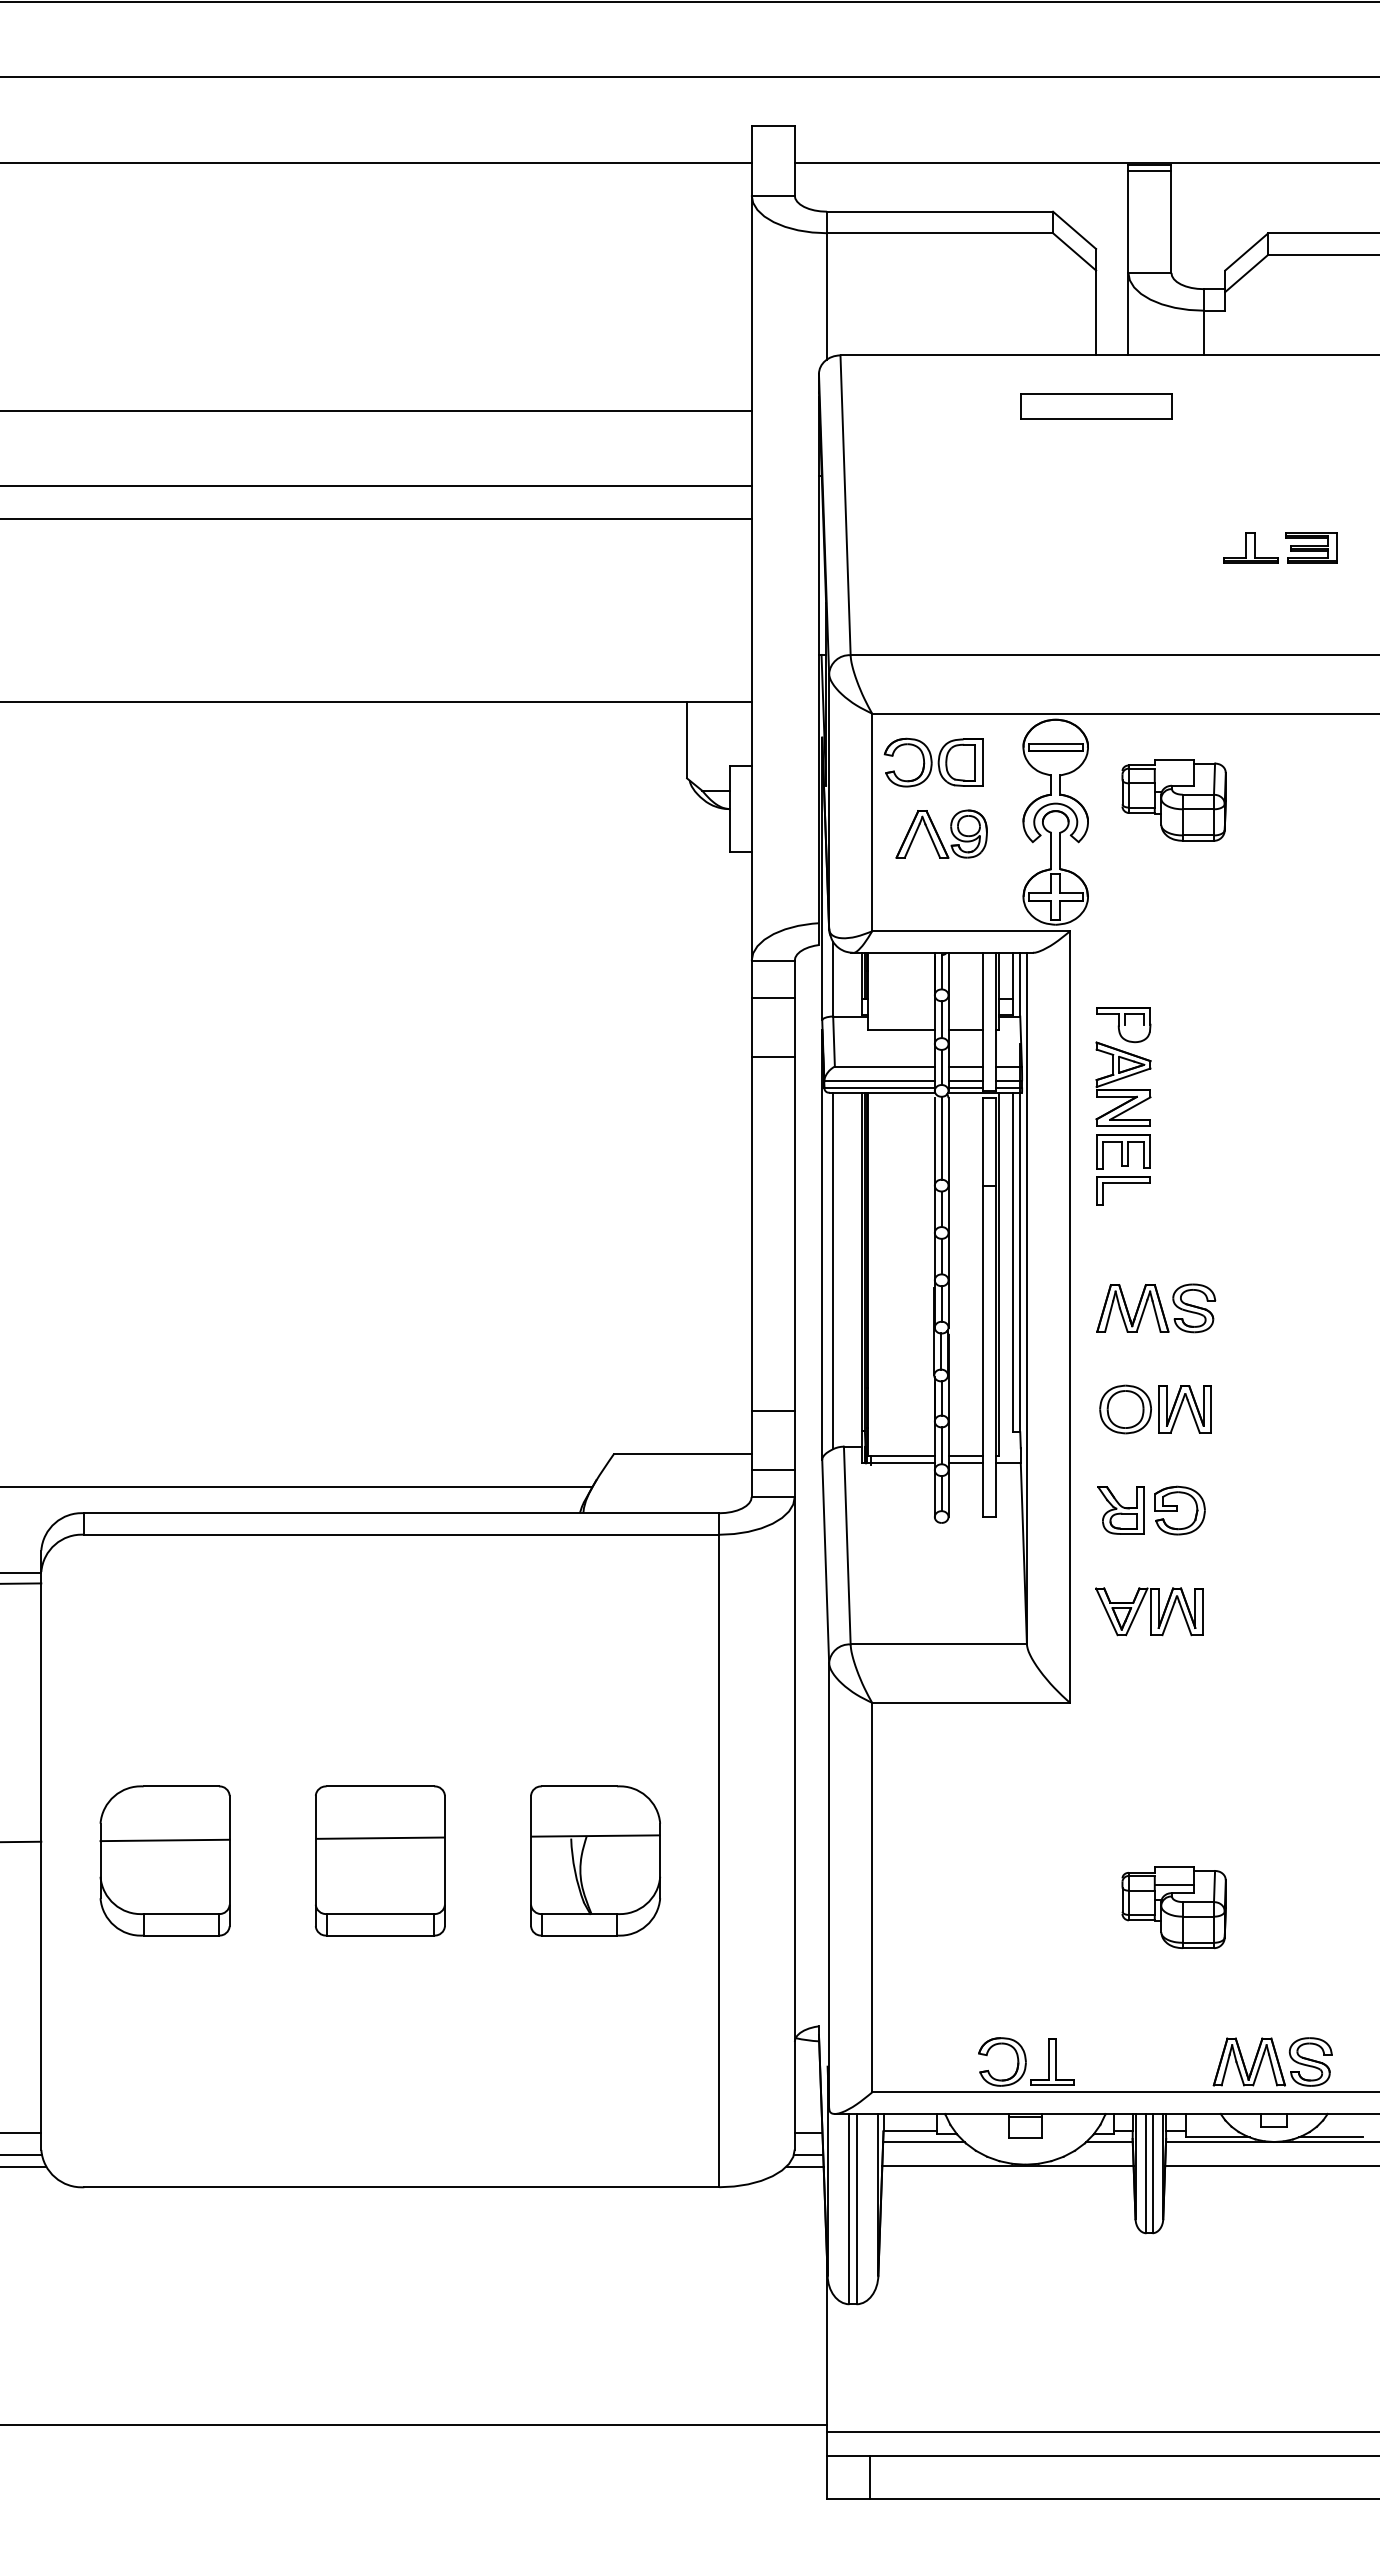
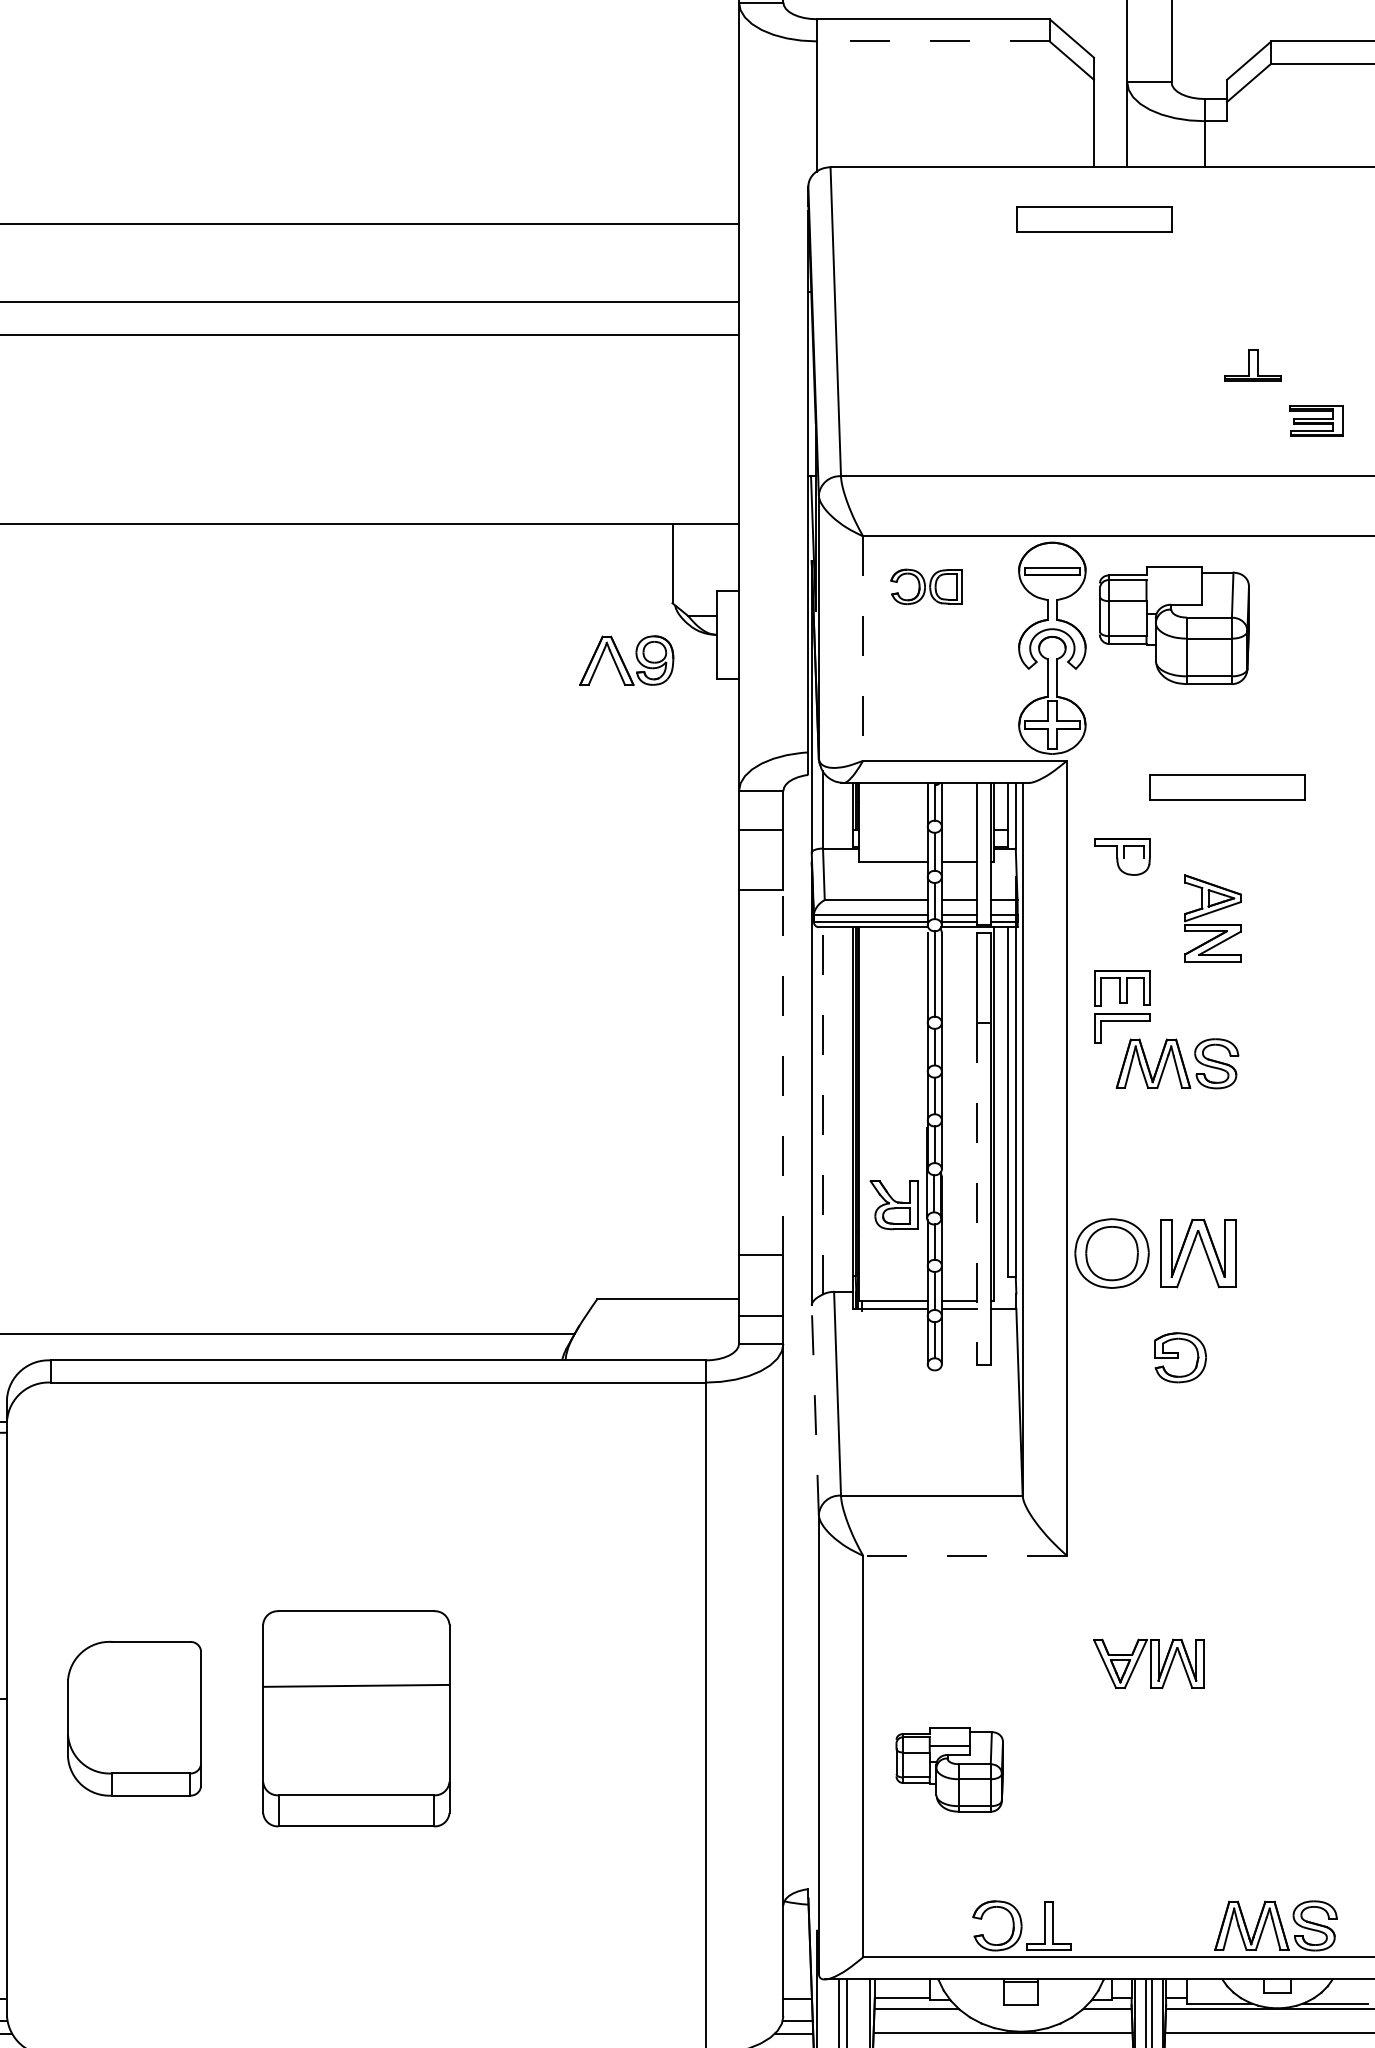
line: (939, 233) -> (932, 41), solid -> dashed
part: (1311, 547) -> (1315, 420), moved
part: (933, 762) -> (926, 586), size x0.7
part: (1173, 800) -> (1173, 625), size x1.4
line: (872, 822) -> (863, 648), solid -> dashed
part: (941, 833) -> (626, 659), moved
part: (1225, 957) -> (1227, 787), added
part: (1123, 1083) -> (1212, 917), moved
line: (794, 1233) -> (783, 1072), solid -> dashed
line: (833, 1270) -> (823, 1110), solid -> dashed
part: (1156, 1308) -> (1177, 1063), moved
line: (982, 1351) -> (976, 1193), solid -> dashed
part: (1155, 1409) -> (1155, 1253), size x1.4
part: (1120, 1510) -> (893, 1205), moved
line: (825, 1561) -> (815, 1410), solid -> dashed
part: (1149, 1611) -> (1148, 1663), moved
line: (971, 1702) -> (965, 1555), solid -> dashed
line: (164, 1840) -> (133, 1697), removed
part: (380, 1860) -> (356, 1718), size x1.4
part: (595, 1860) -> (578, 1718), removed
part: (1173, 1907) -> (949, 1769), moved

